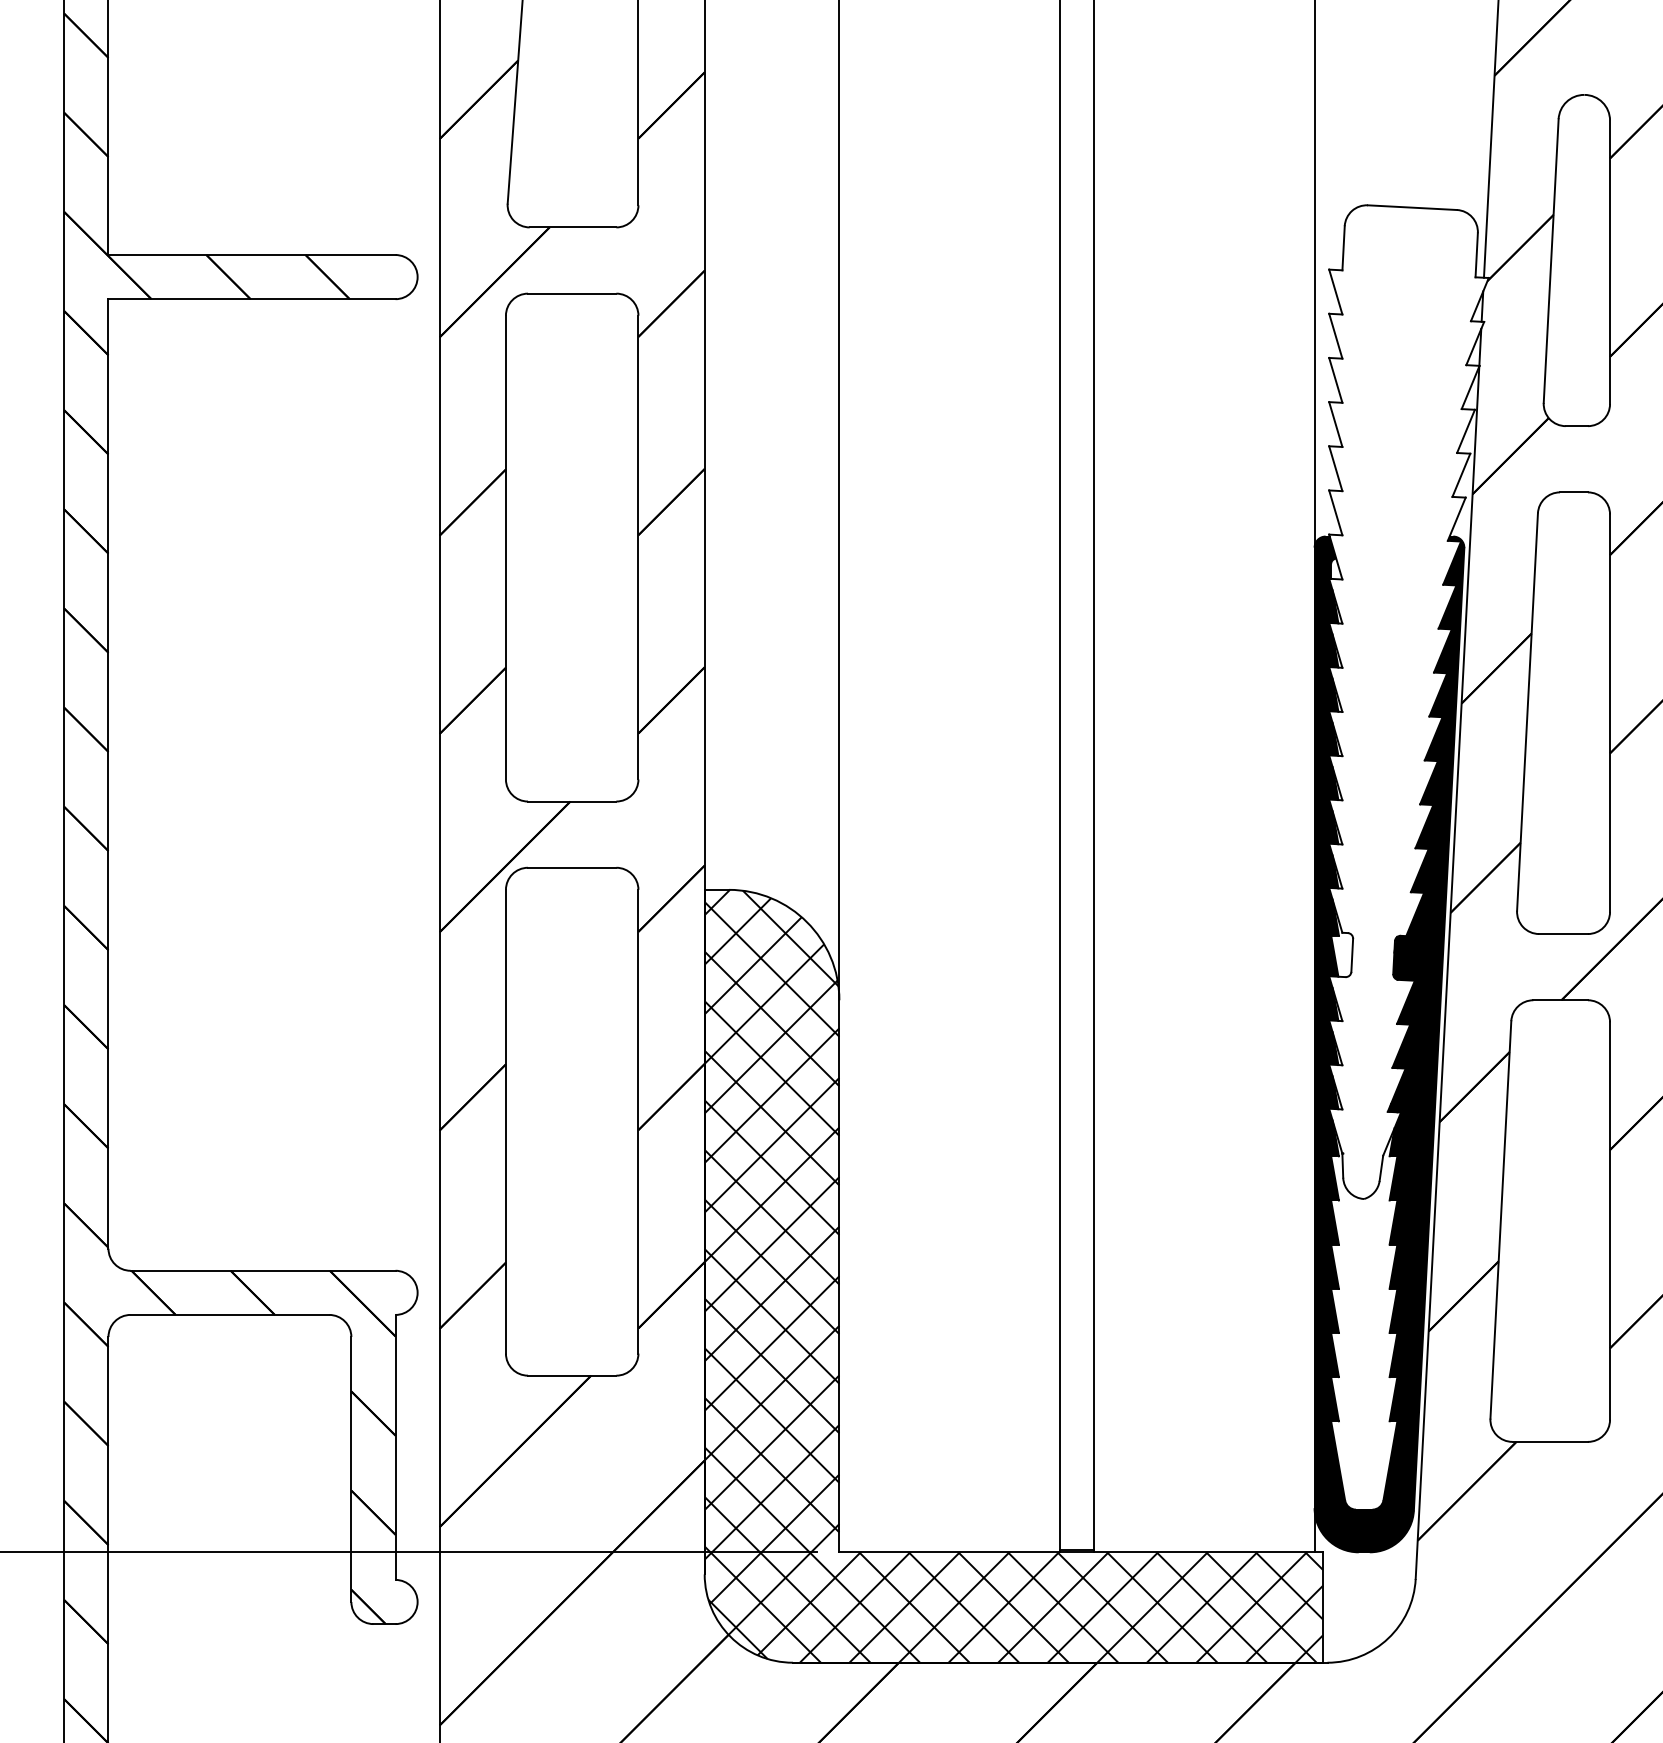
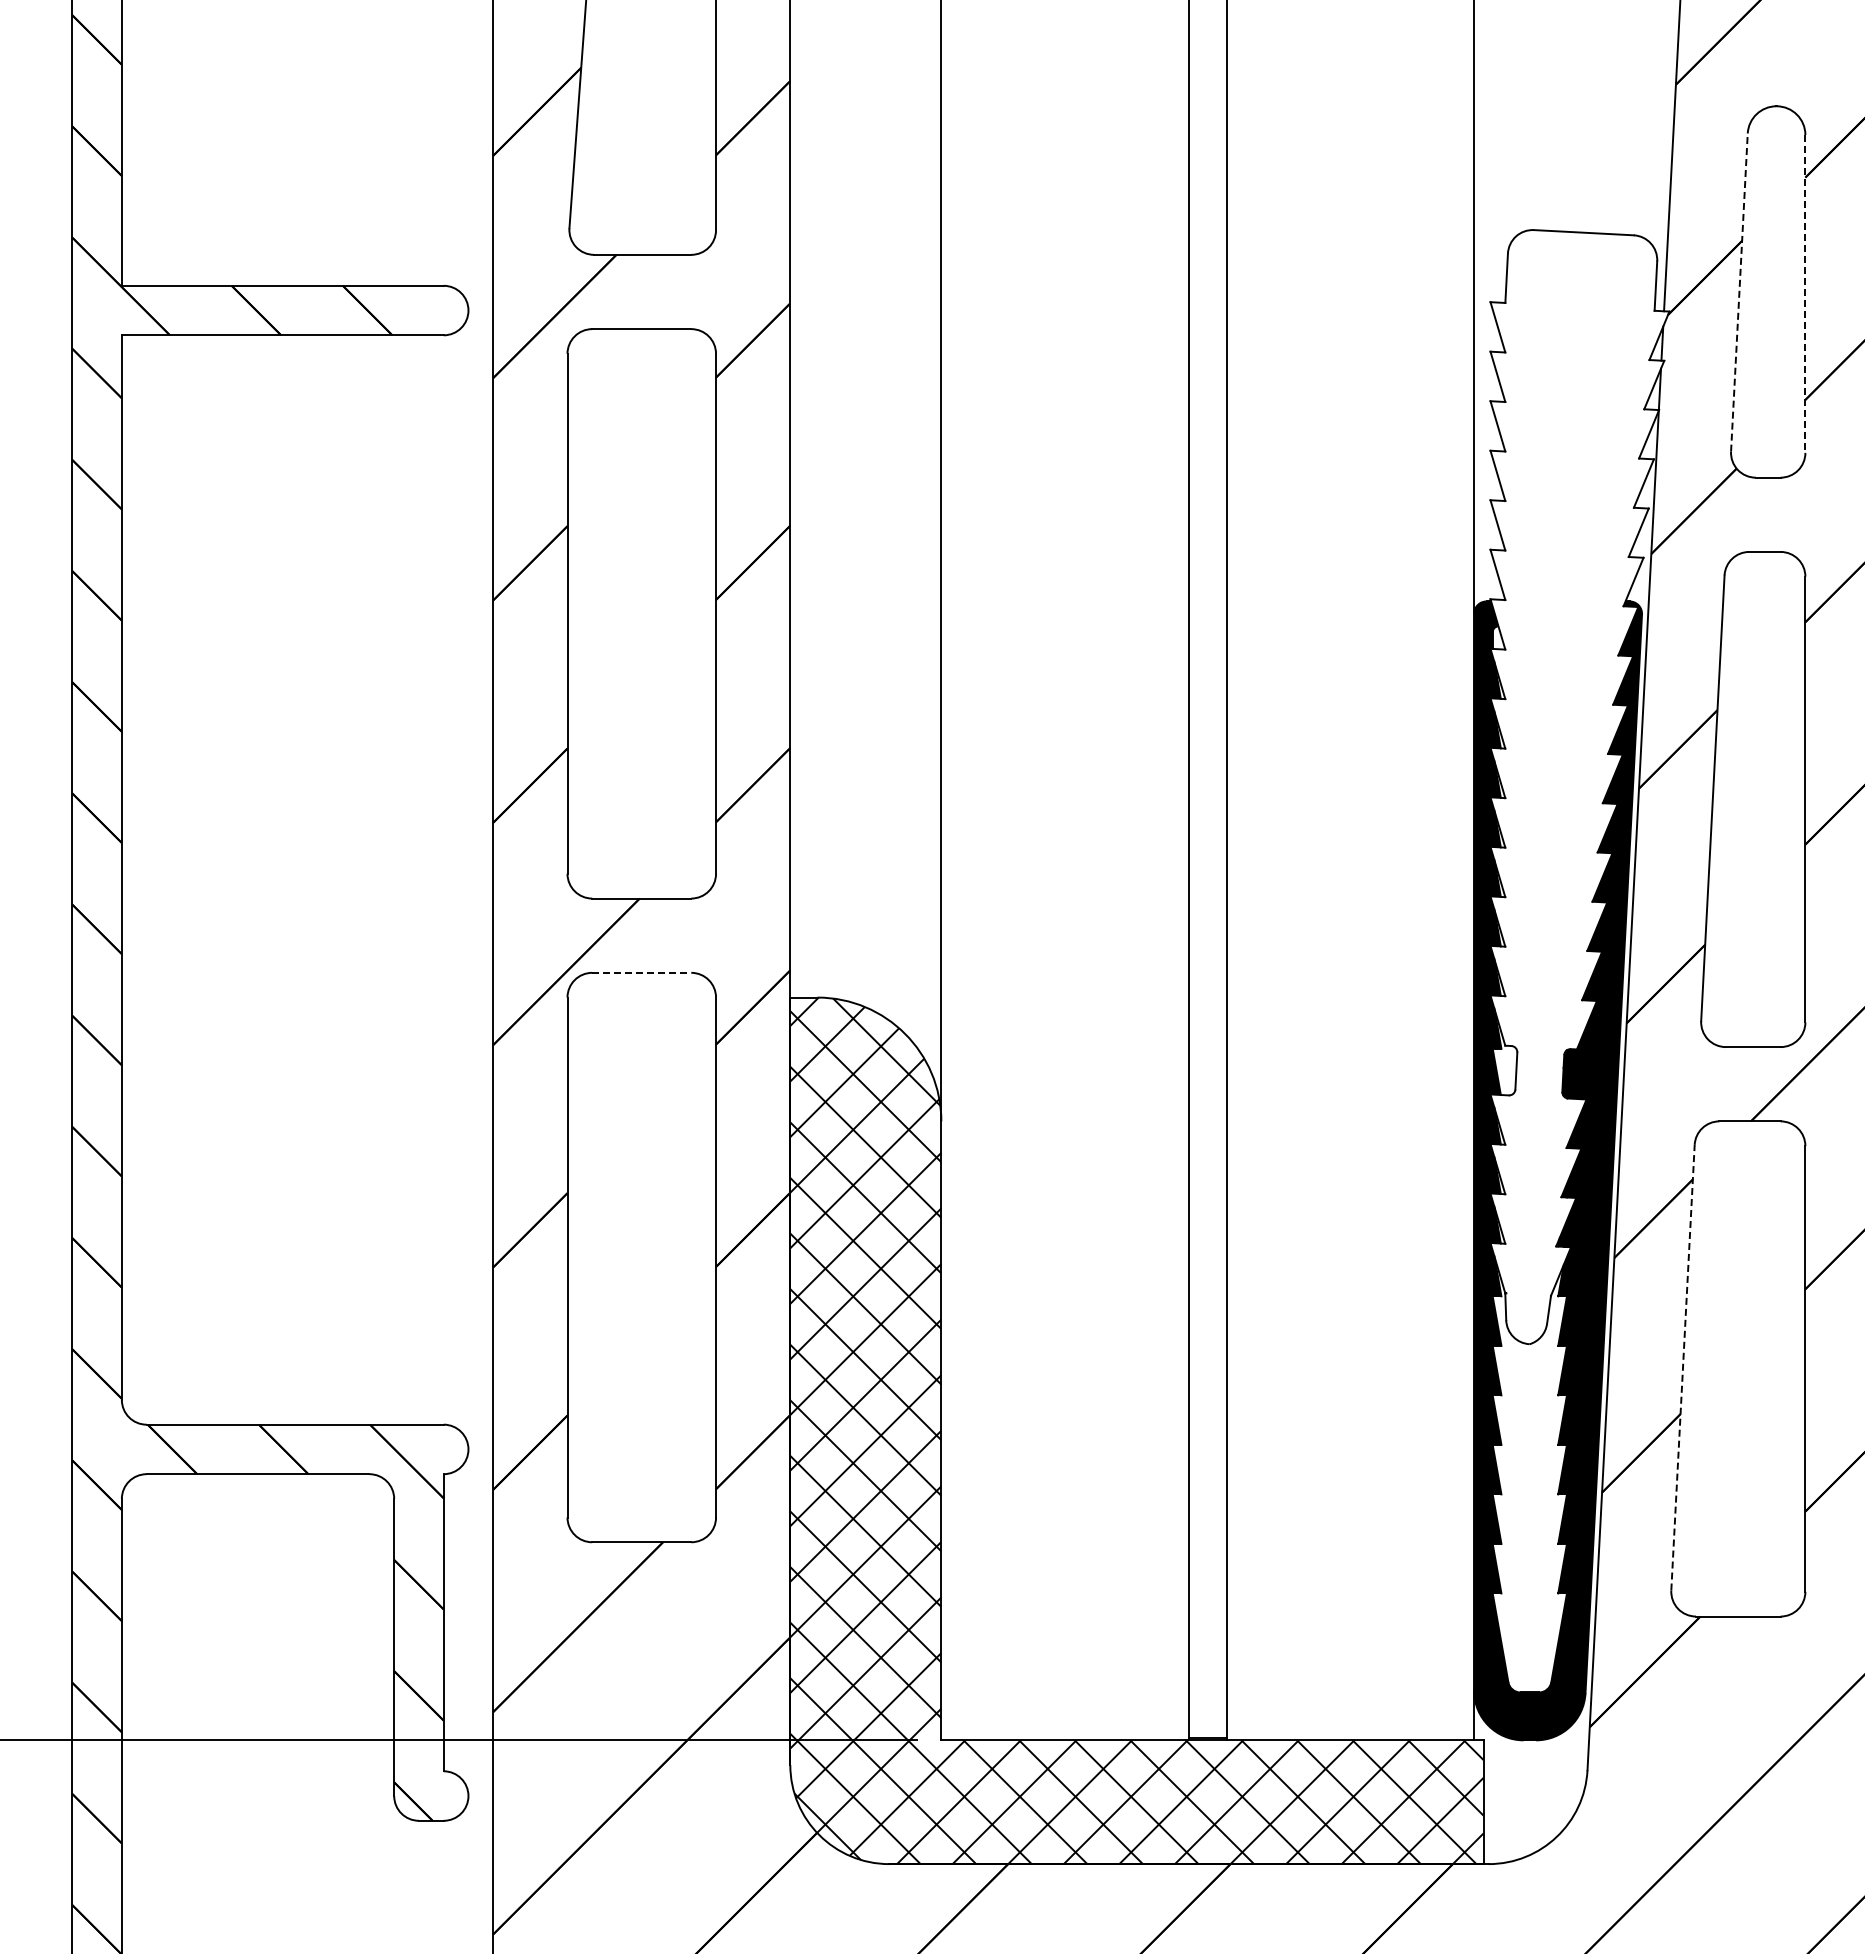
line: (1551, 260) -> (1739, 292), solid -> dashed
line: (1610, 261) -> (1805, 293), solid -> dashed
line: (571, 867) -> (641, 972), solid -> dashed
line: (1501, 1219) -> (1683, 1367), solid -> dashed

